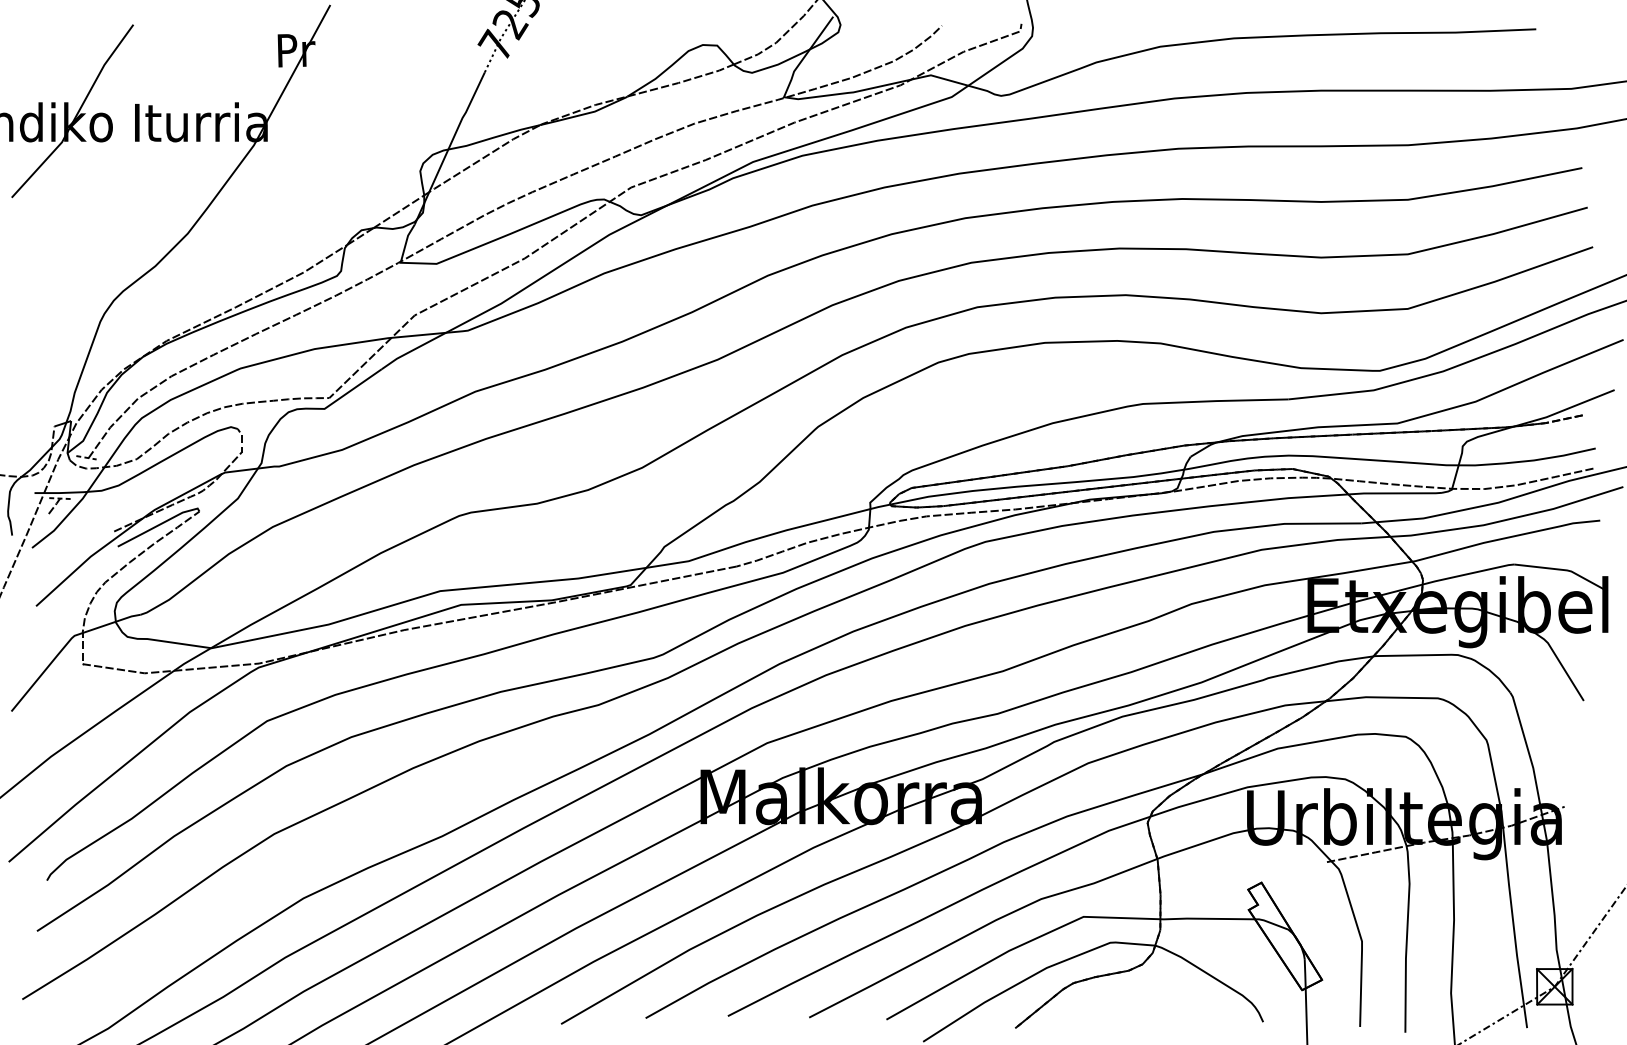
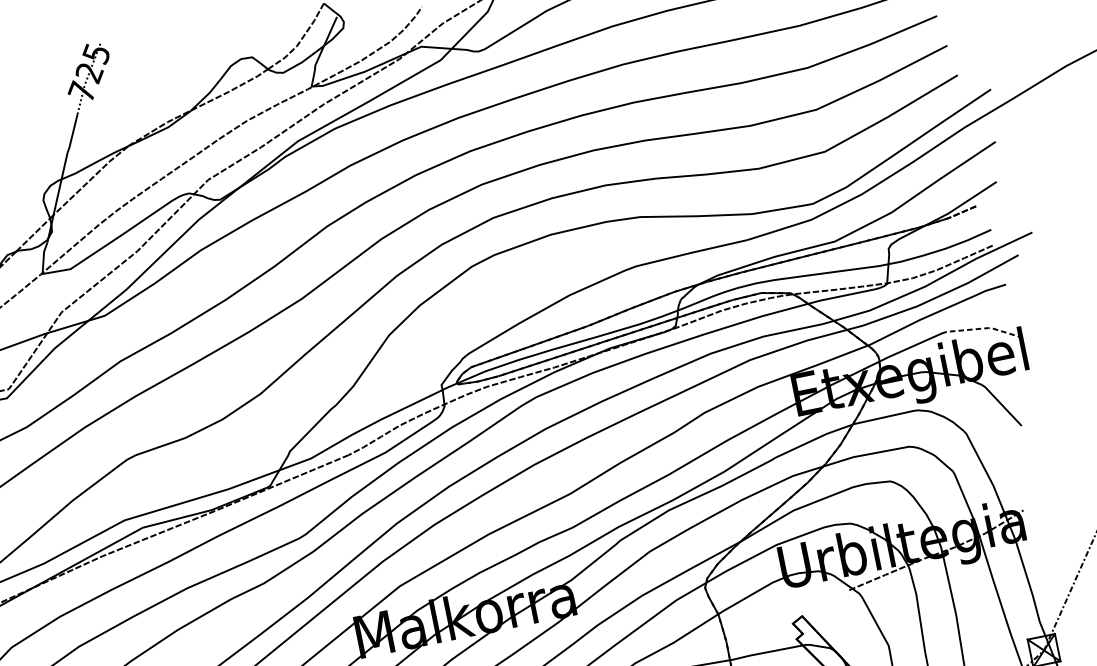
line: (1564, 570) -> (986, 328), solid -> dashed

